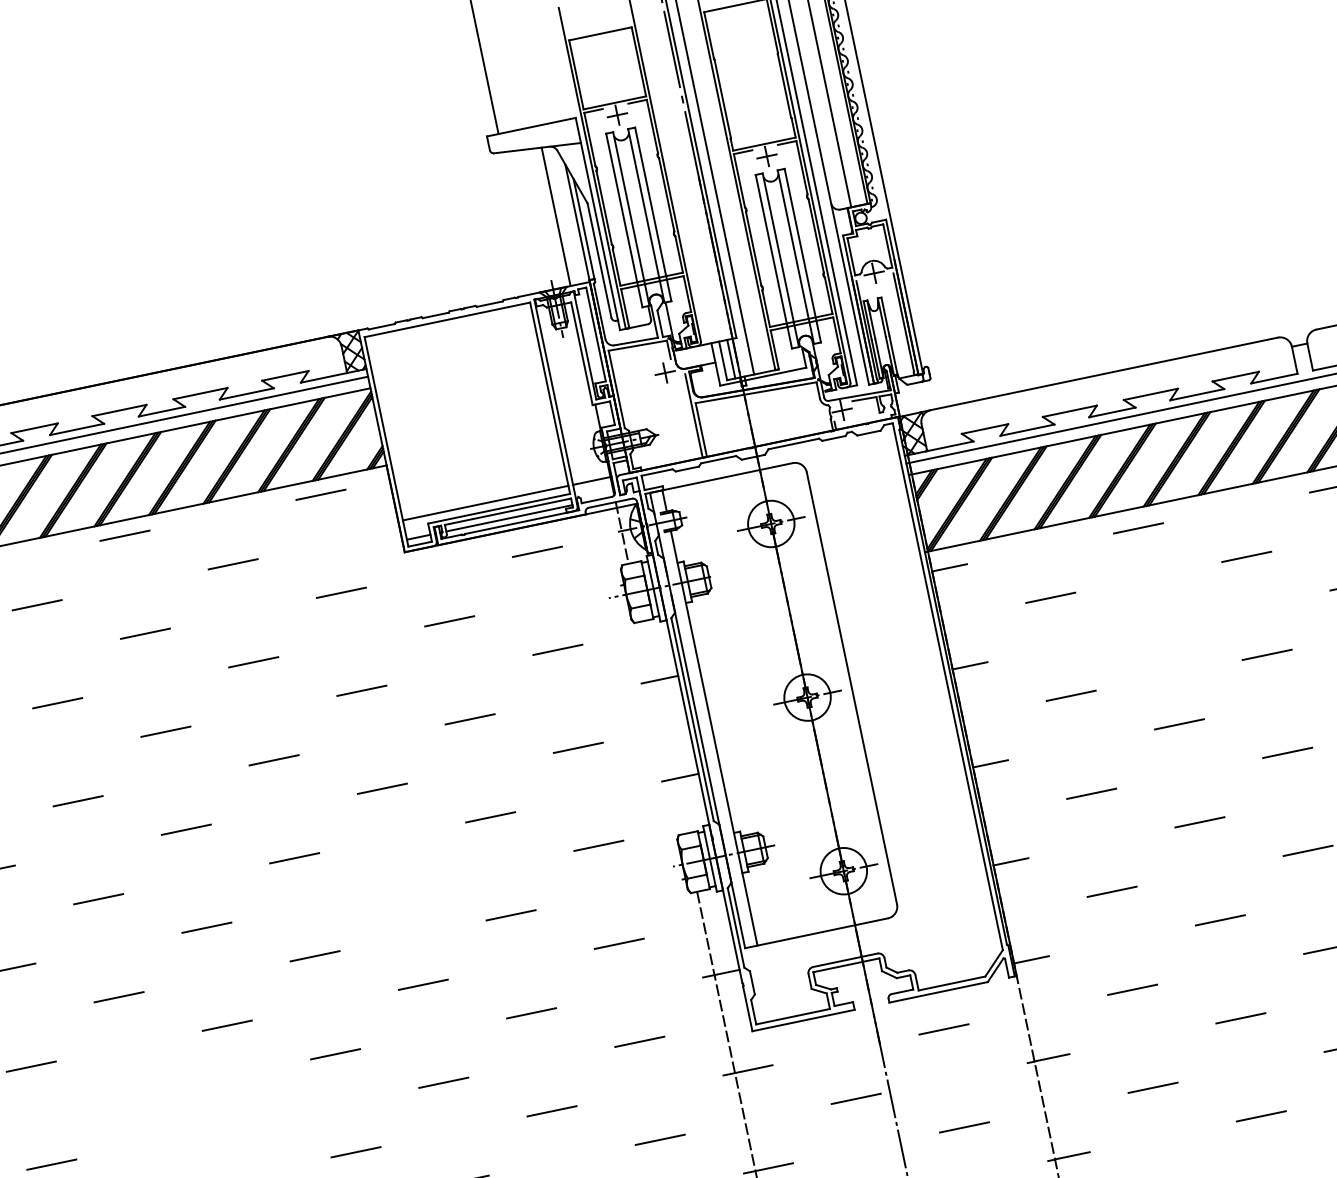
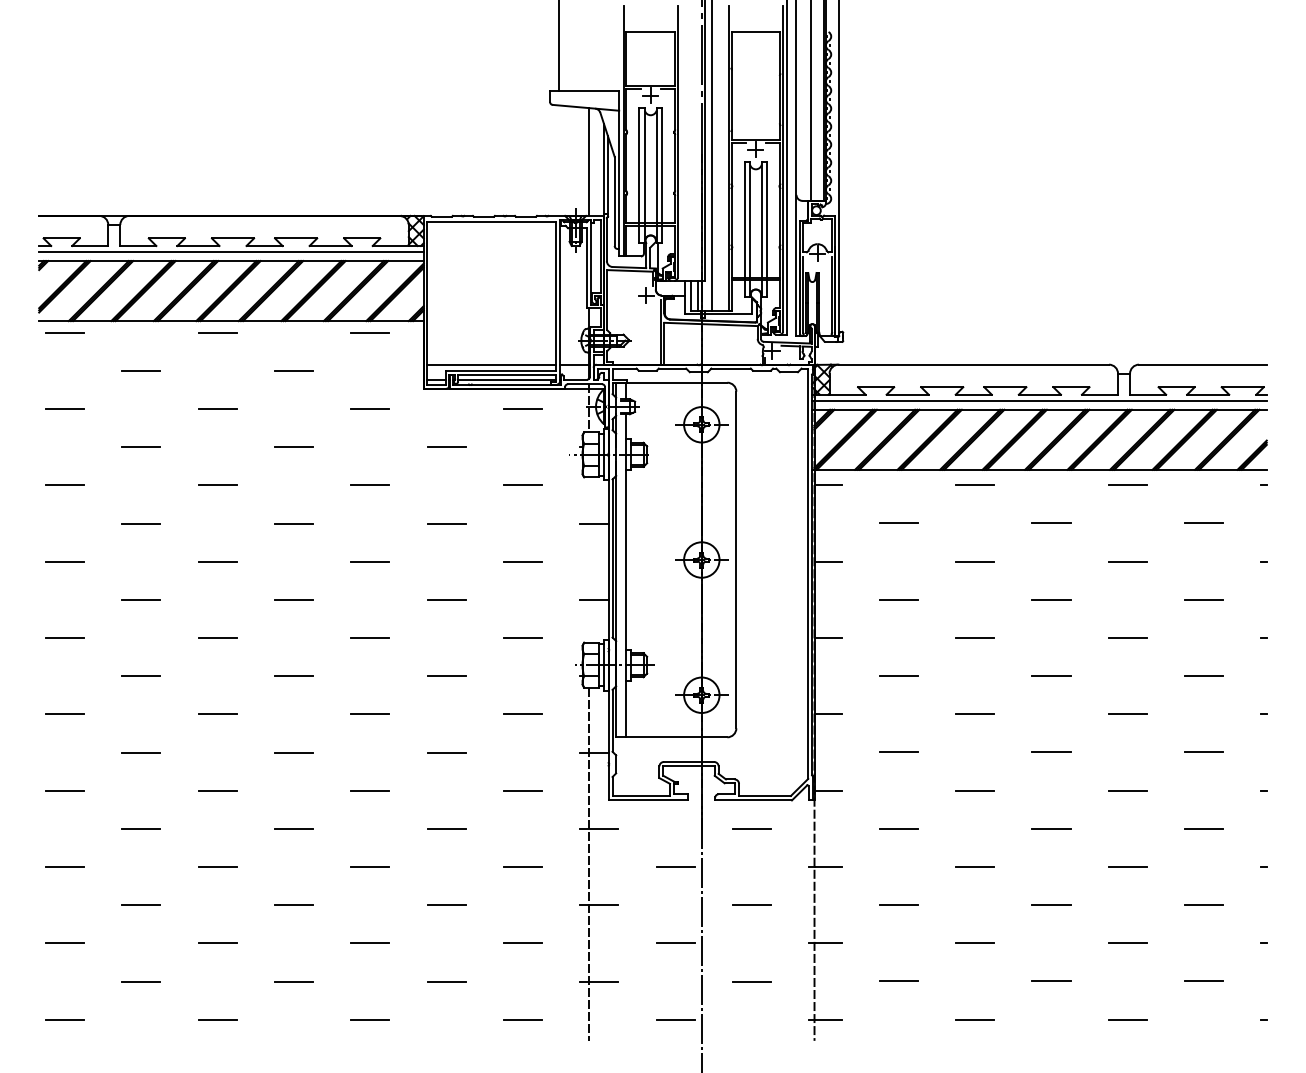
line: (1159, 626) -> (975, 561), added
line: (403, 887) -> (370, 638), added
line: (139, 1094) -> (141, 752), added
line: (247, 1123) -> (217, 790), added

